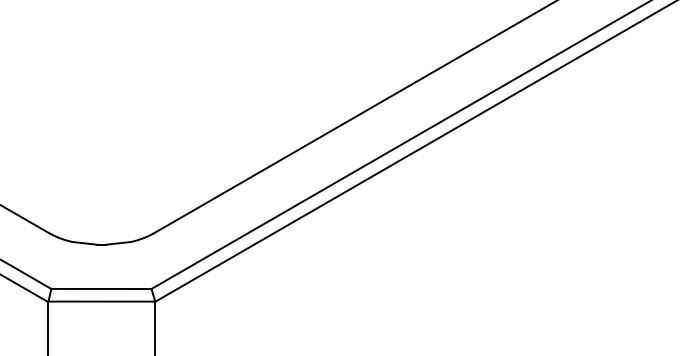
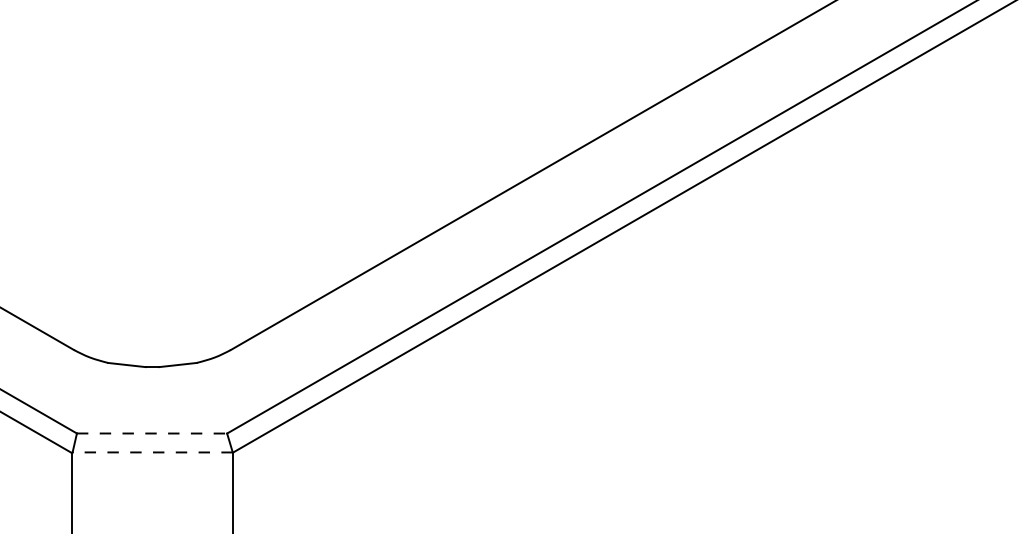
line: (101, 288) -> (152, 432), solid -> dashed
line: (101, 301) -> (152, 452), solid -> dashed

